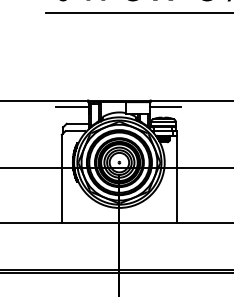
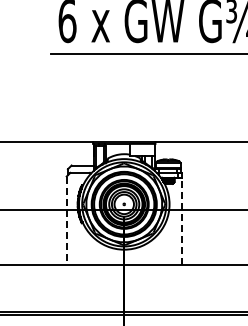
line: (71, 106) -> (76, 148), removed
line: (164, 106) -> (169, 148), removed
line: (176, 178) -> (181, 220), solid -> dashed
line: (61, 179) -> (66, 221), solid -> dashed

